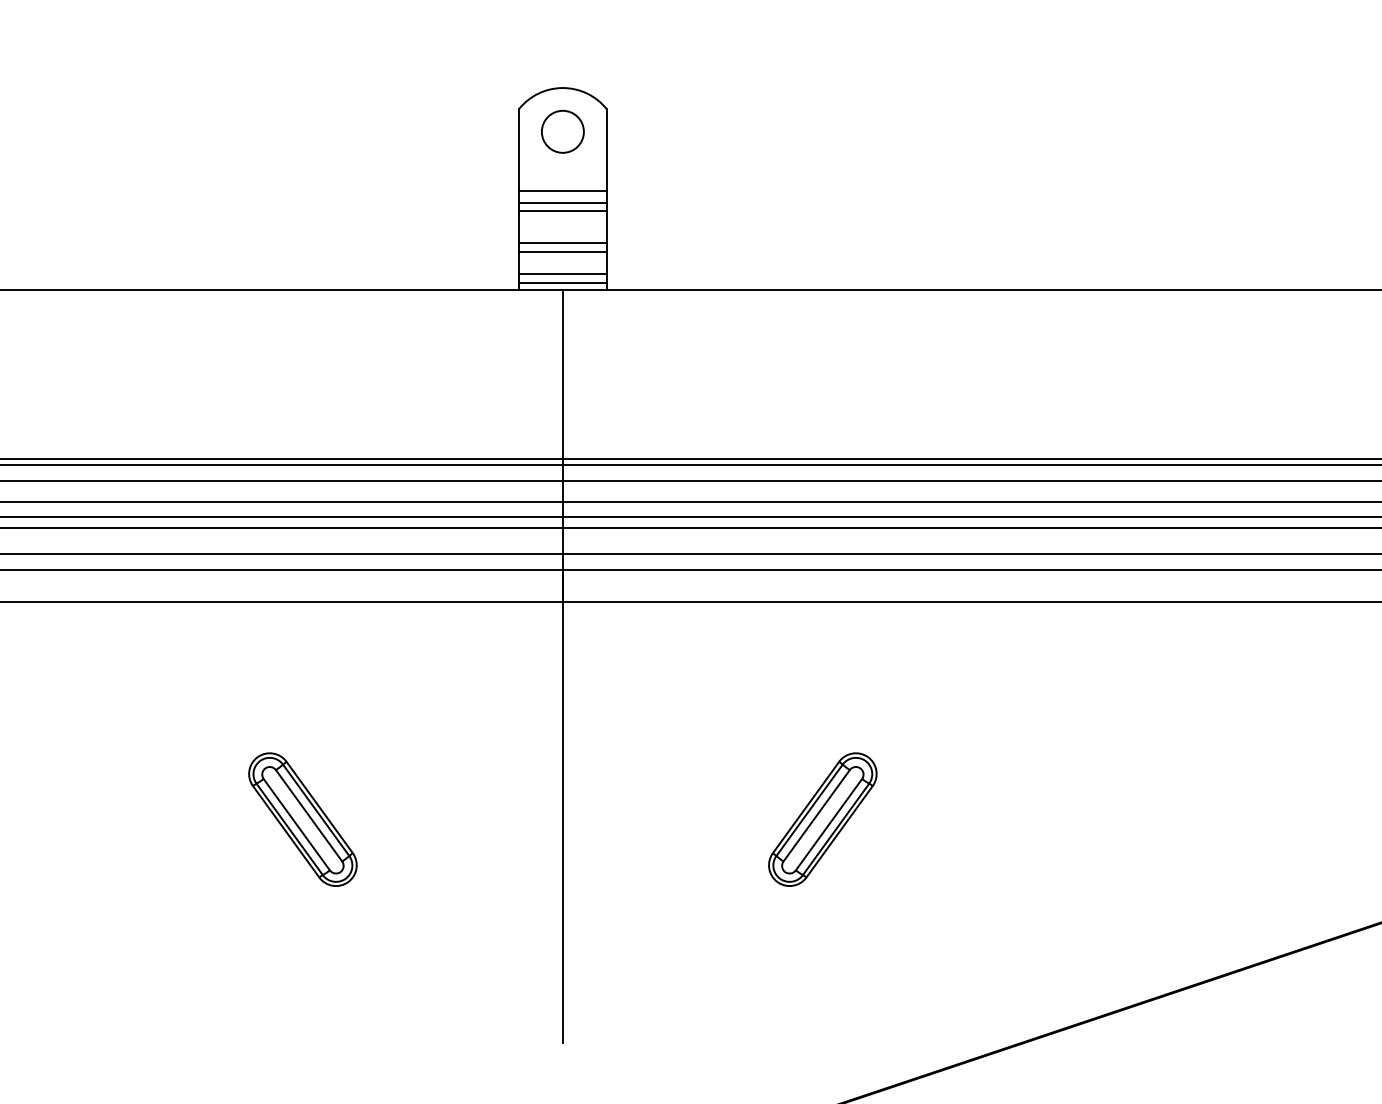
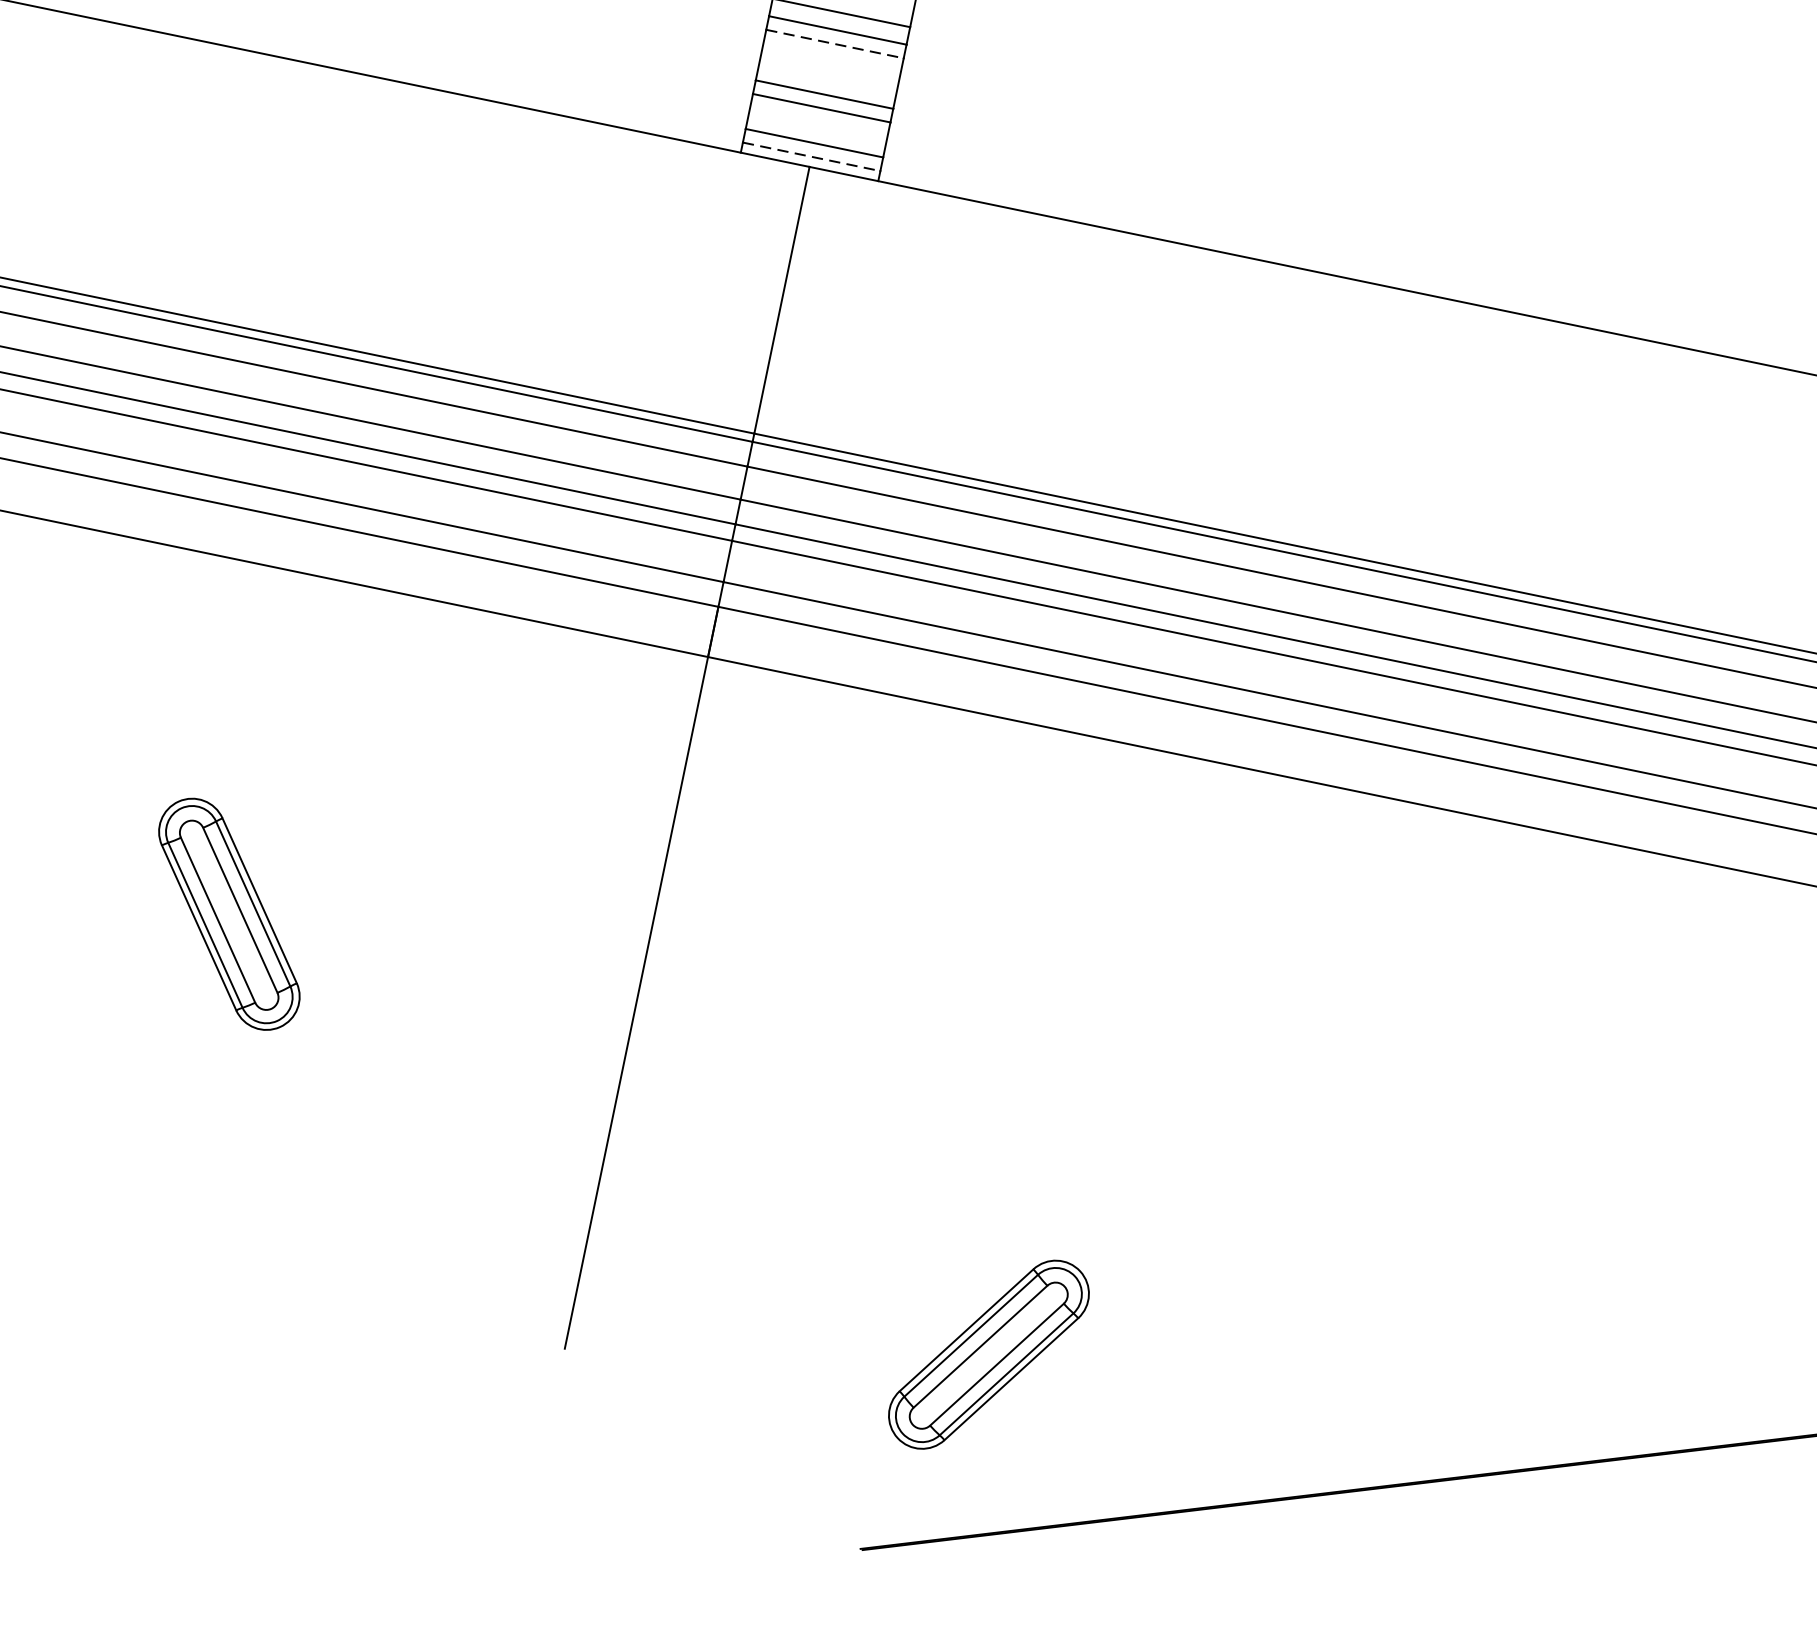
line: (562, 211) -> (834, 44), solid -> dashed
line: (562, 283) -> (810, 157), solid -> dashed
part: (822, 819) -> (988, 1354), moved

